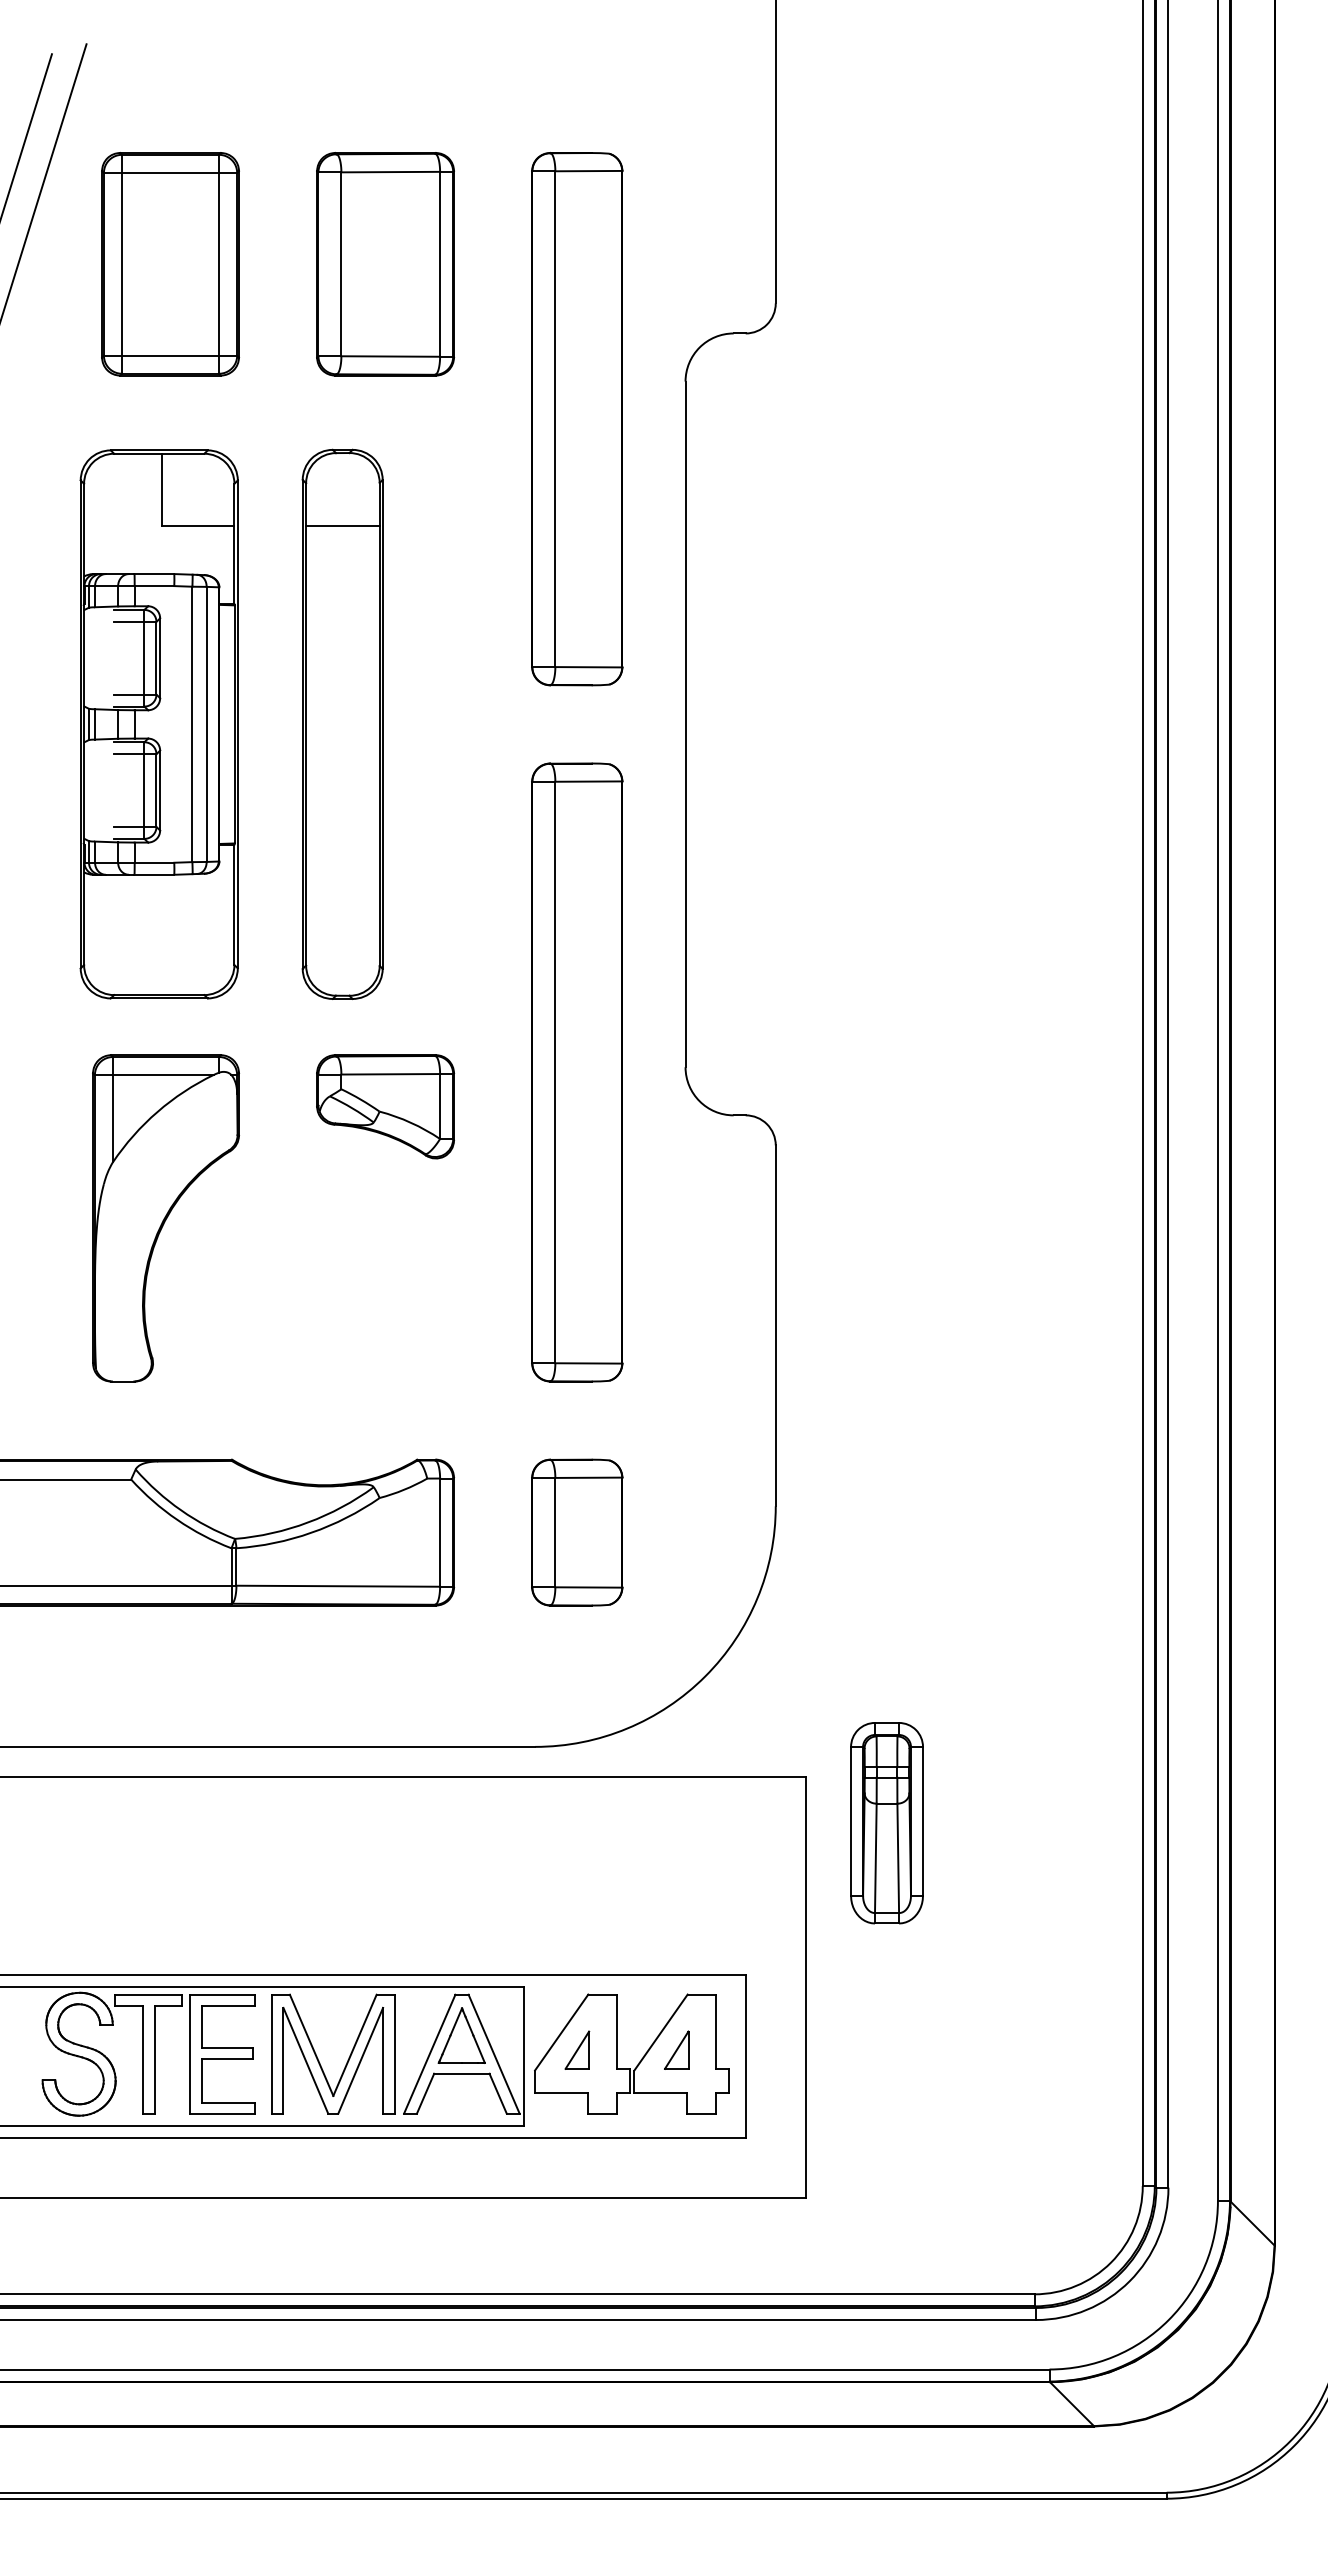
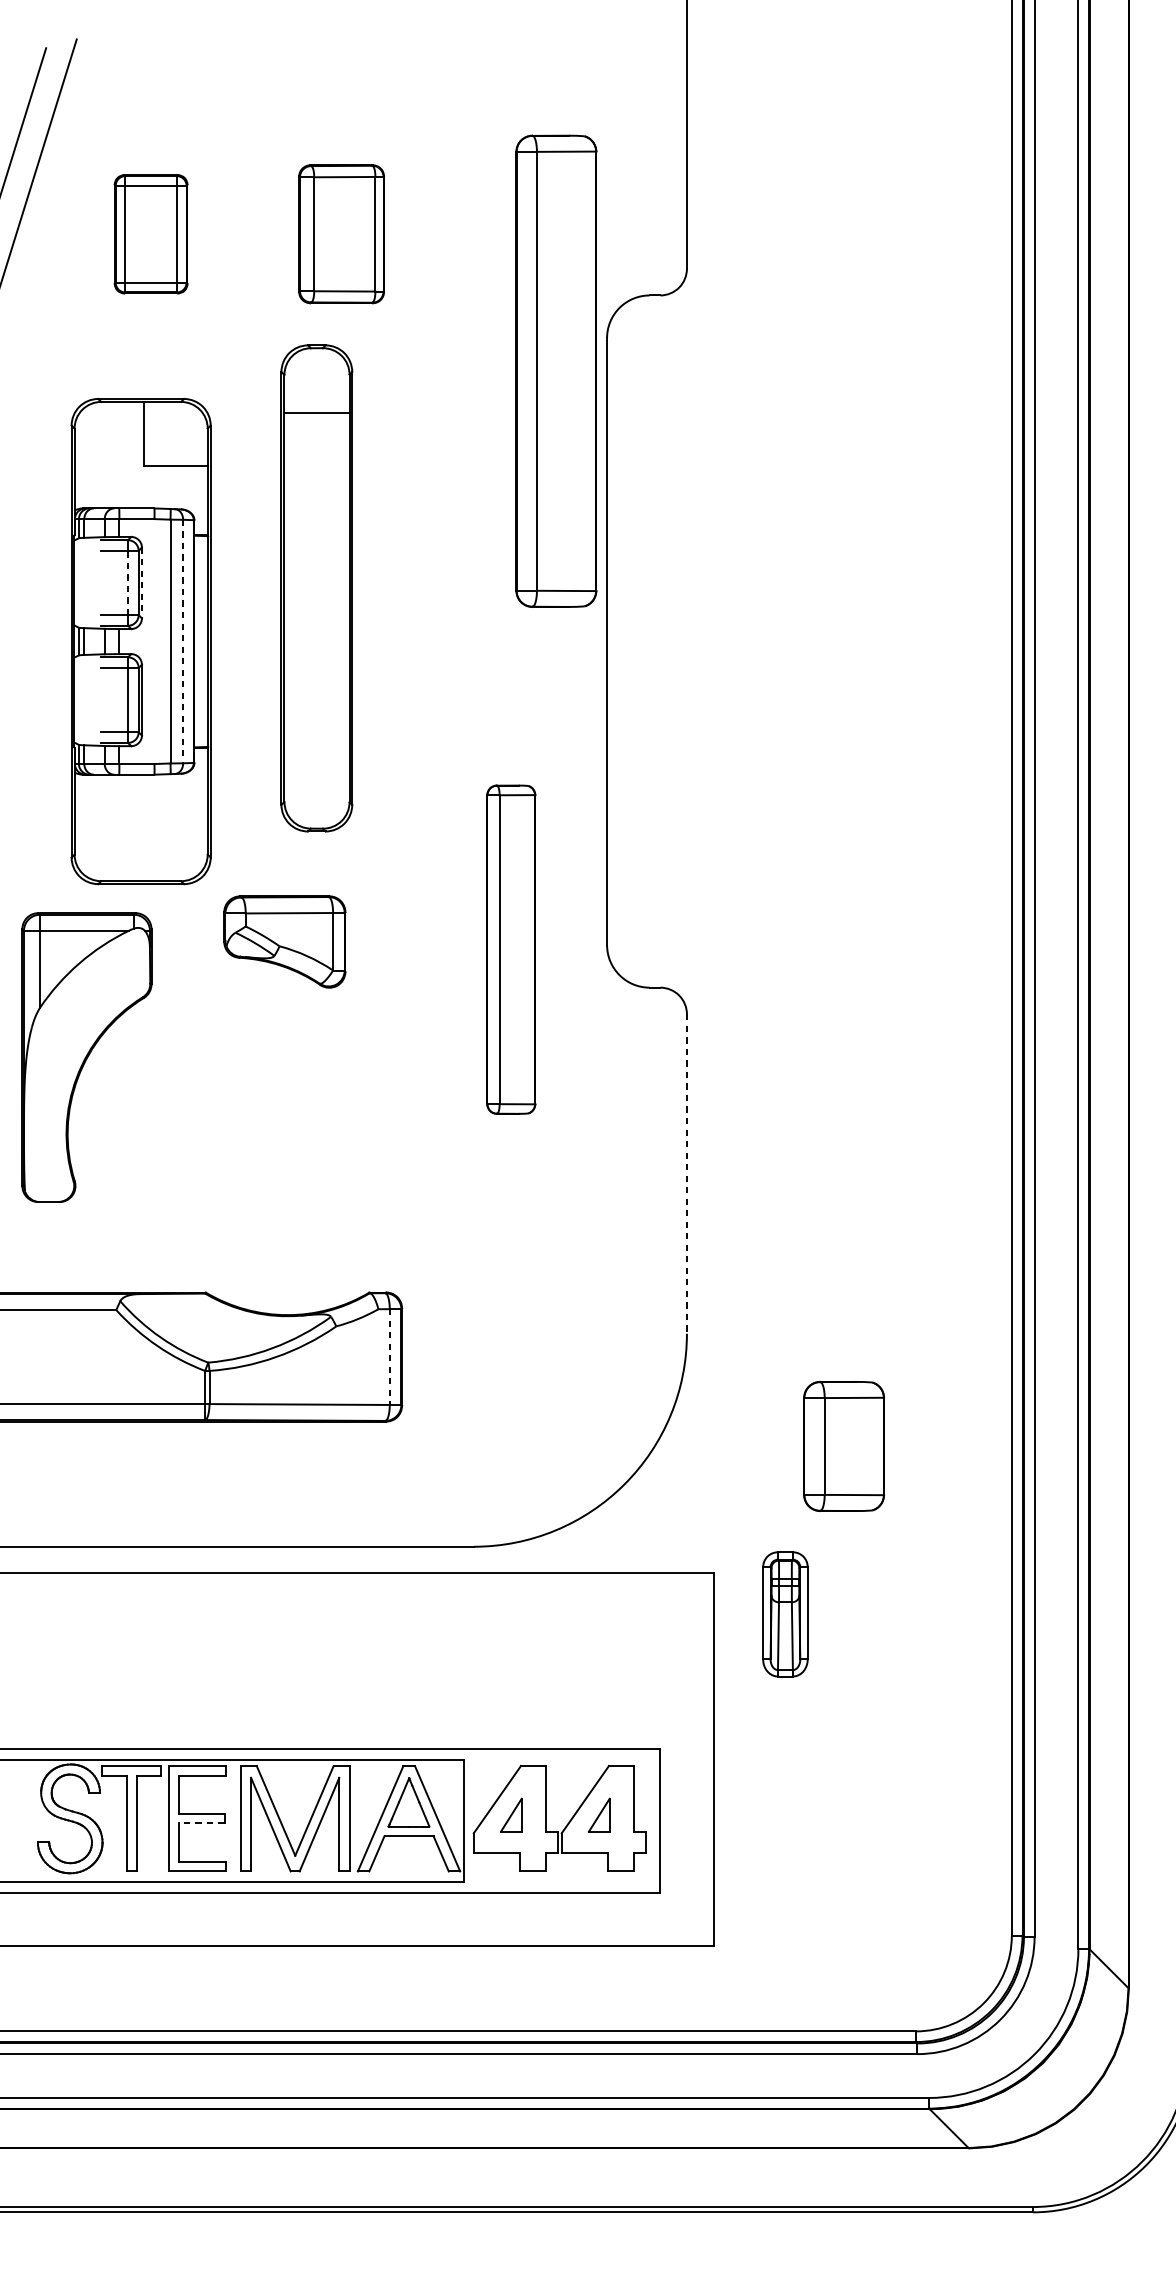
part: (170, 264) -> (151, 234), size x0.6
part: (385, 264) -> (341, 234), size x0.7
part: (577, 419) -> (556, 371), moved
line: (144, 657) -> (128, 582), solid -> dashed
line: (160, 658) -> (142, 583), solid -> dashed
part: (342, 723) -> (316, 587), moved
line: (206, 724) -> (182, 641), solid -> dashed
part: (577, 1072) -> (511, 949), size x0.6
part: (385, 1106) -> (284, 941), moved
part: (165, 1218) -> (86, 1057), moved
line: (775, 1326) -> (686, 1174), solid -> dashed
part: (577, 1532) -> (844, 1446), moved
line: (440, 1533) -> (390, 1357), solid -> dashed
part: (886, 1823) -> (784, 1614), size x0.7
line: (227, 2059) -> (201, 1823), solid -> dashed

